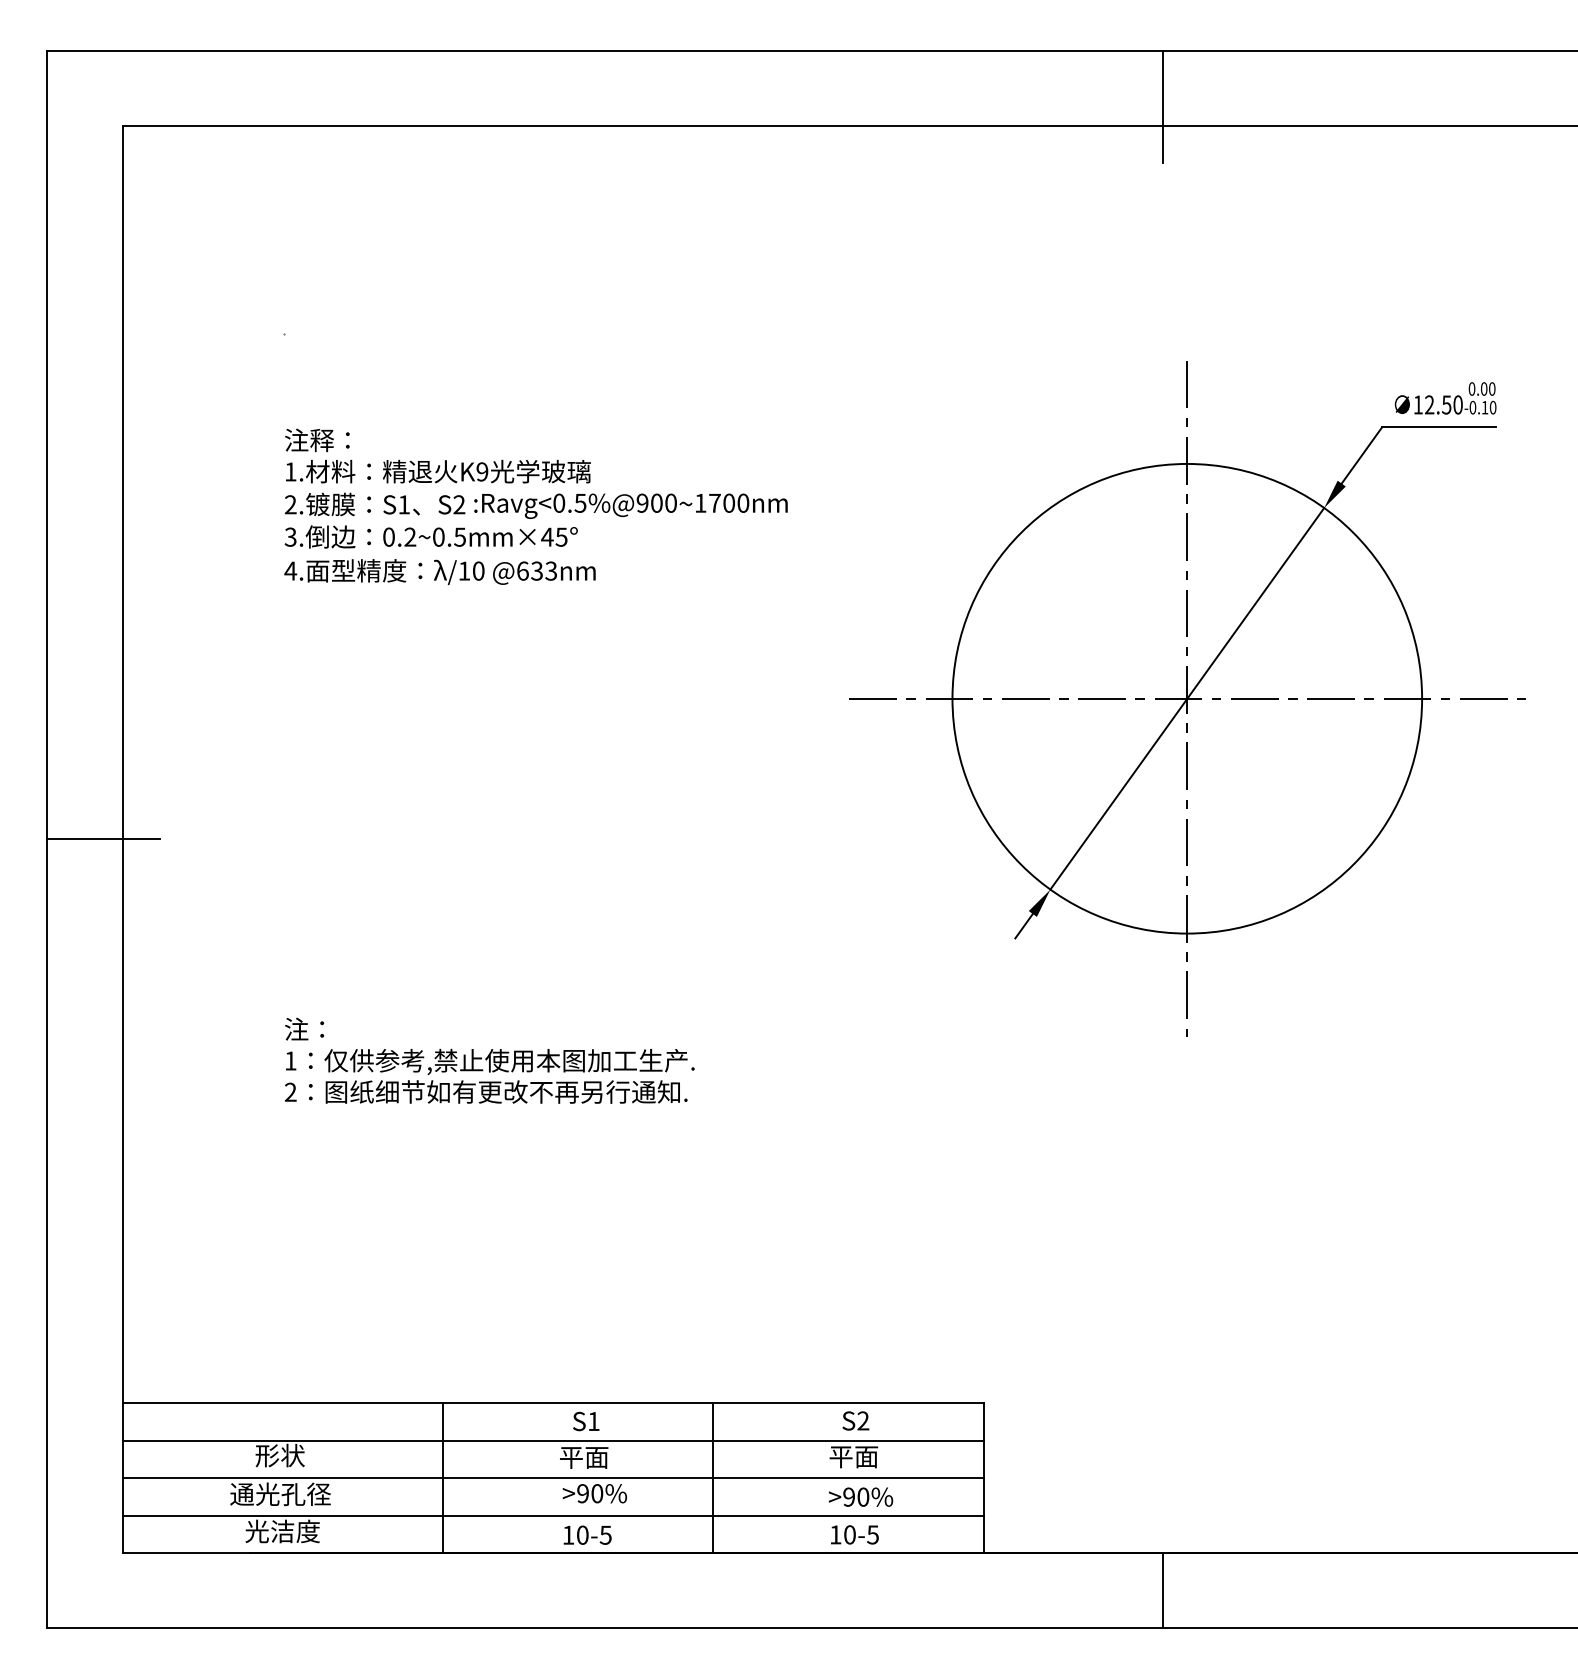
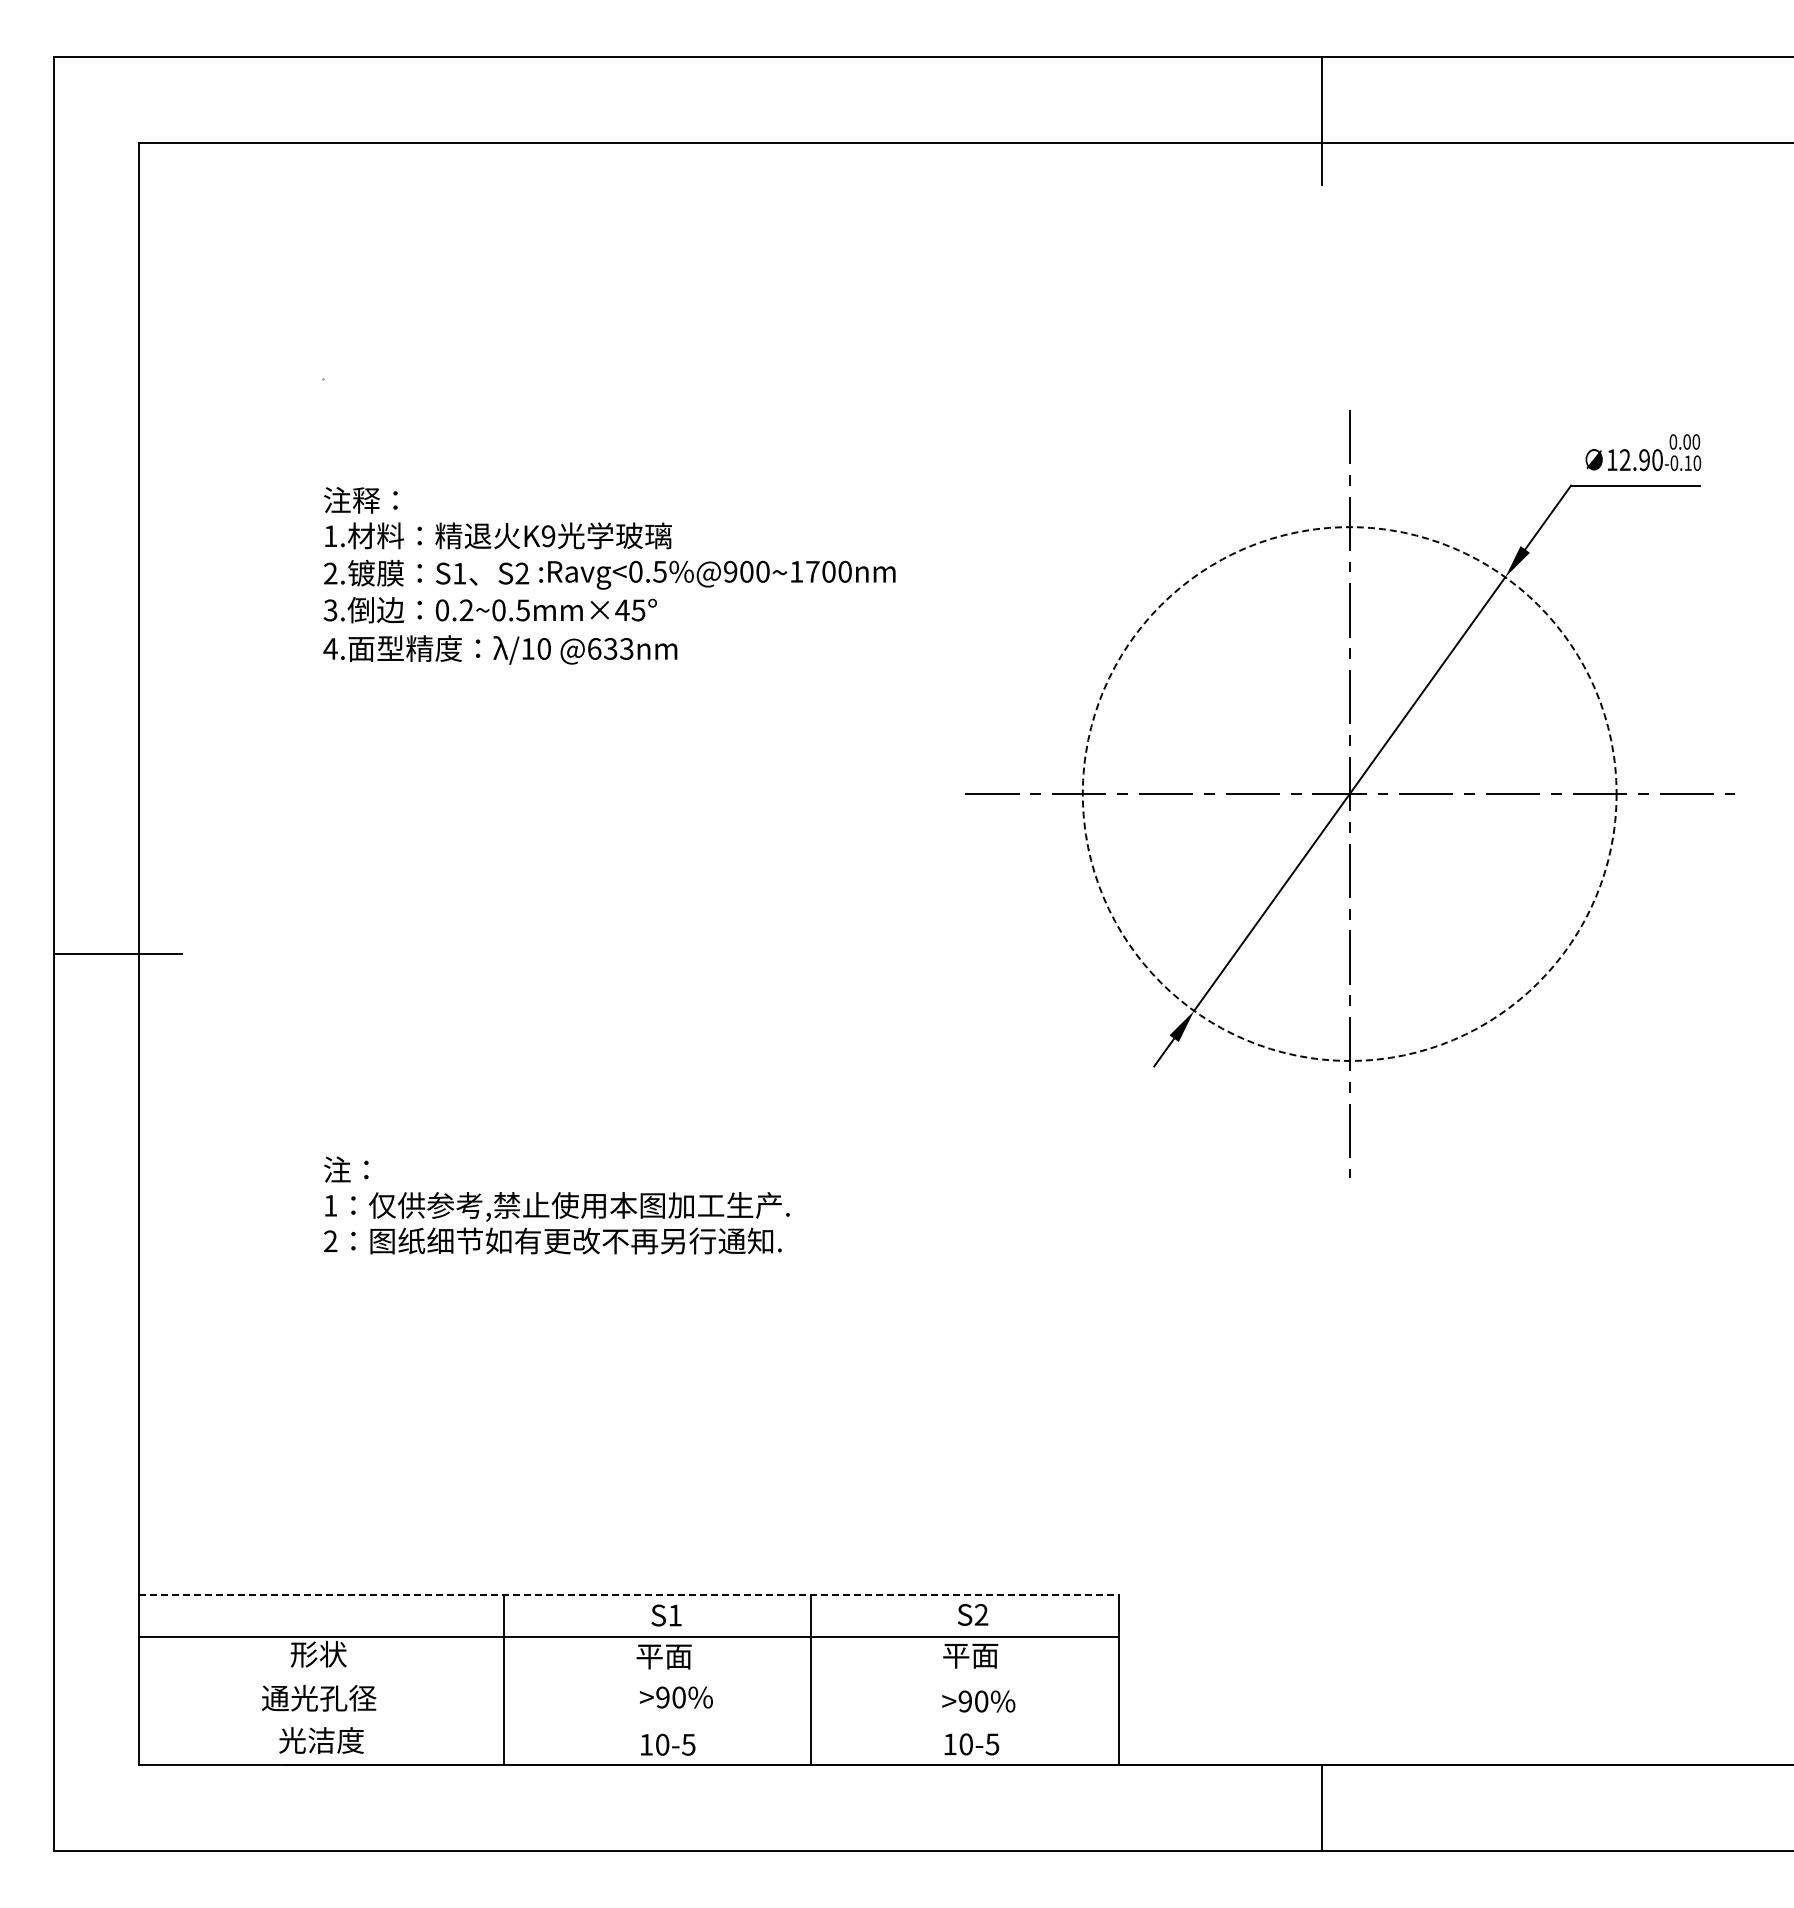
text: (1446, 404) -> (1644, 459), 12.50 -> 12.90
circle: (1187, 698) -> (1349, 793), solid -> dashed
line: (553, 1403) -> (629, 1594), solid -> dashed
line: (552, 1477) -> (628, 1679), removed
line: (552, 1515) -> (628, 1722), removed

